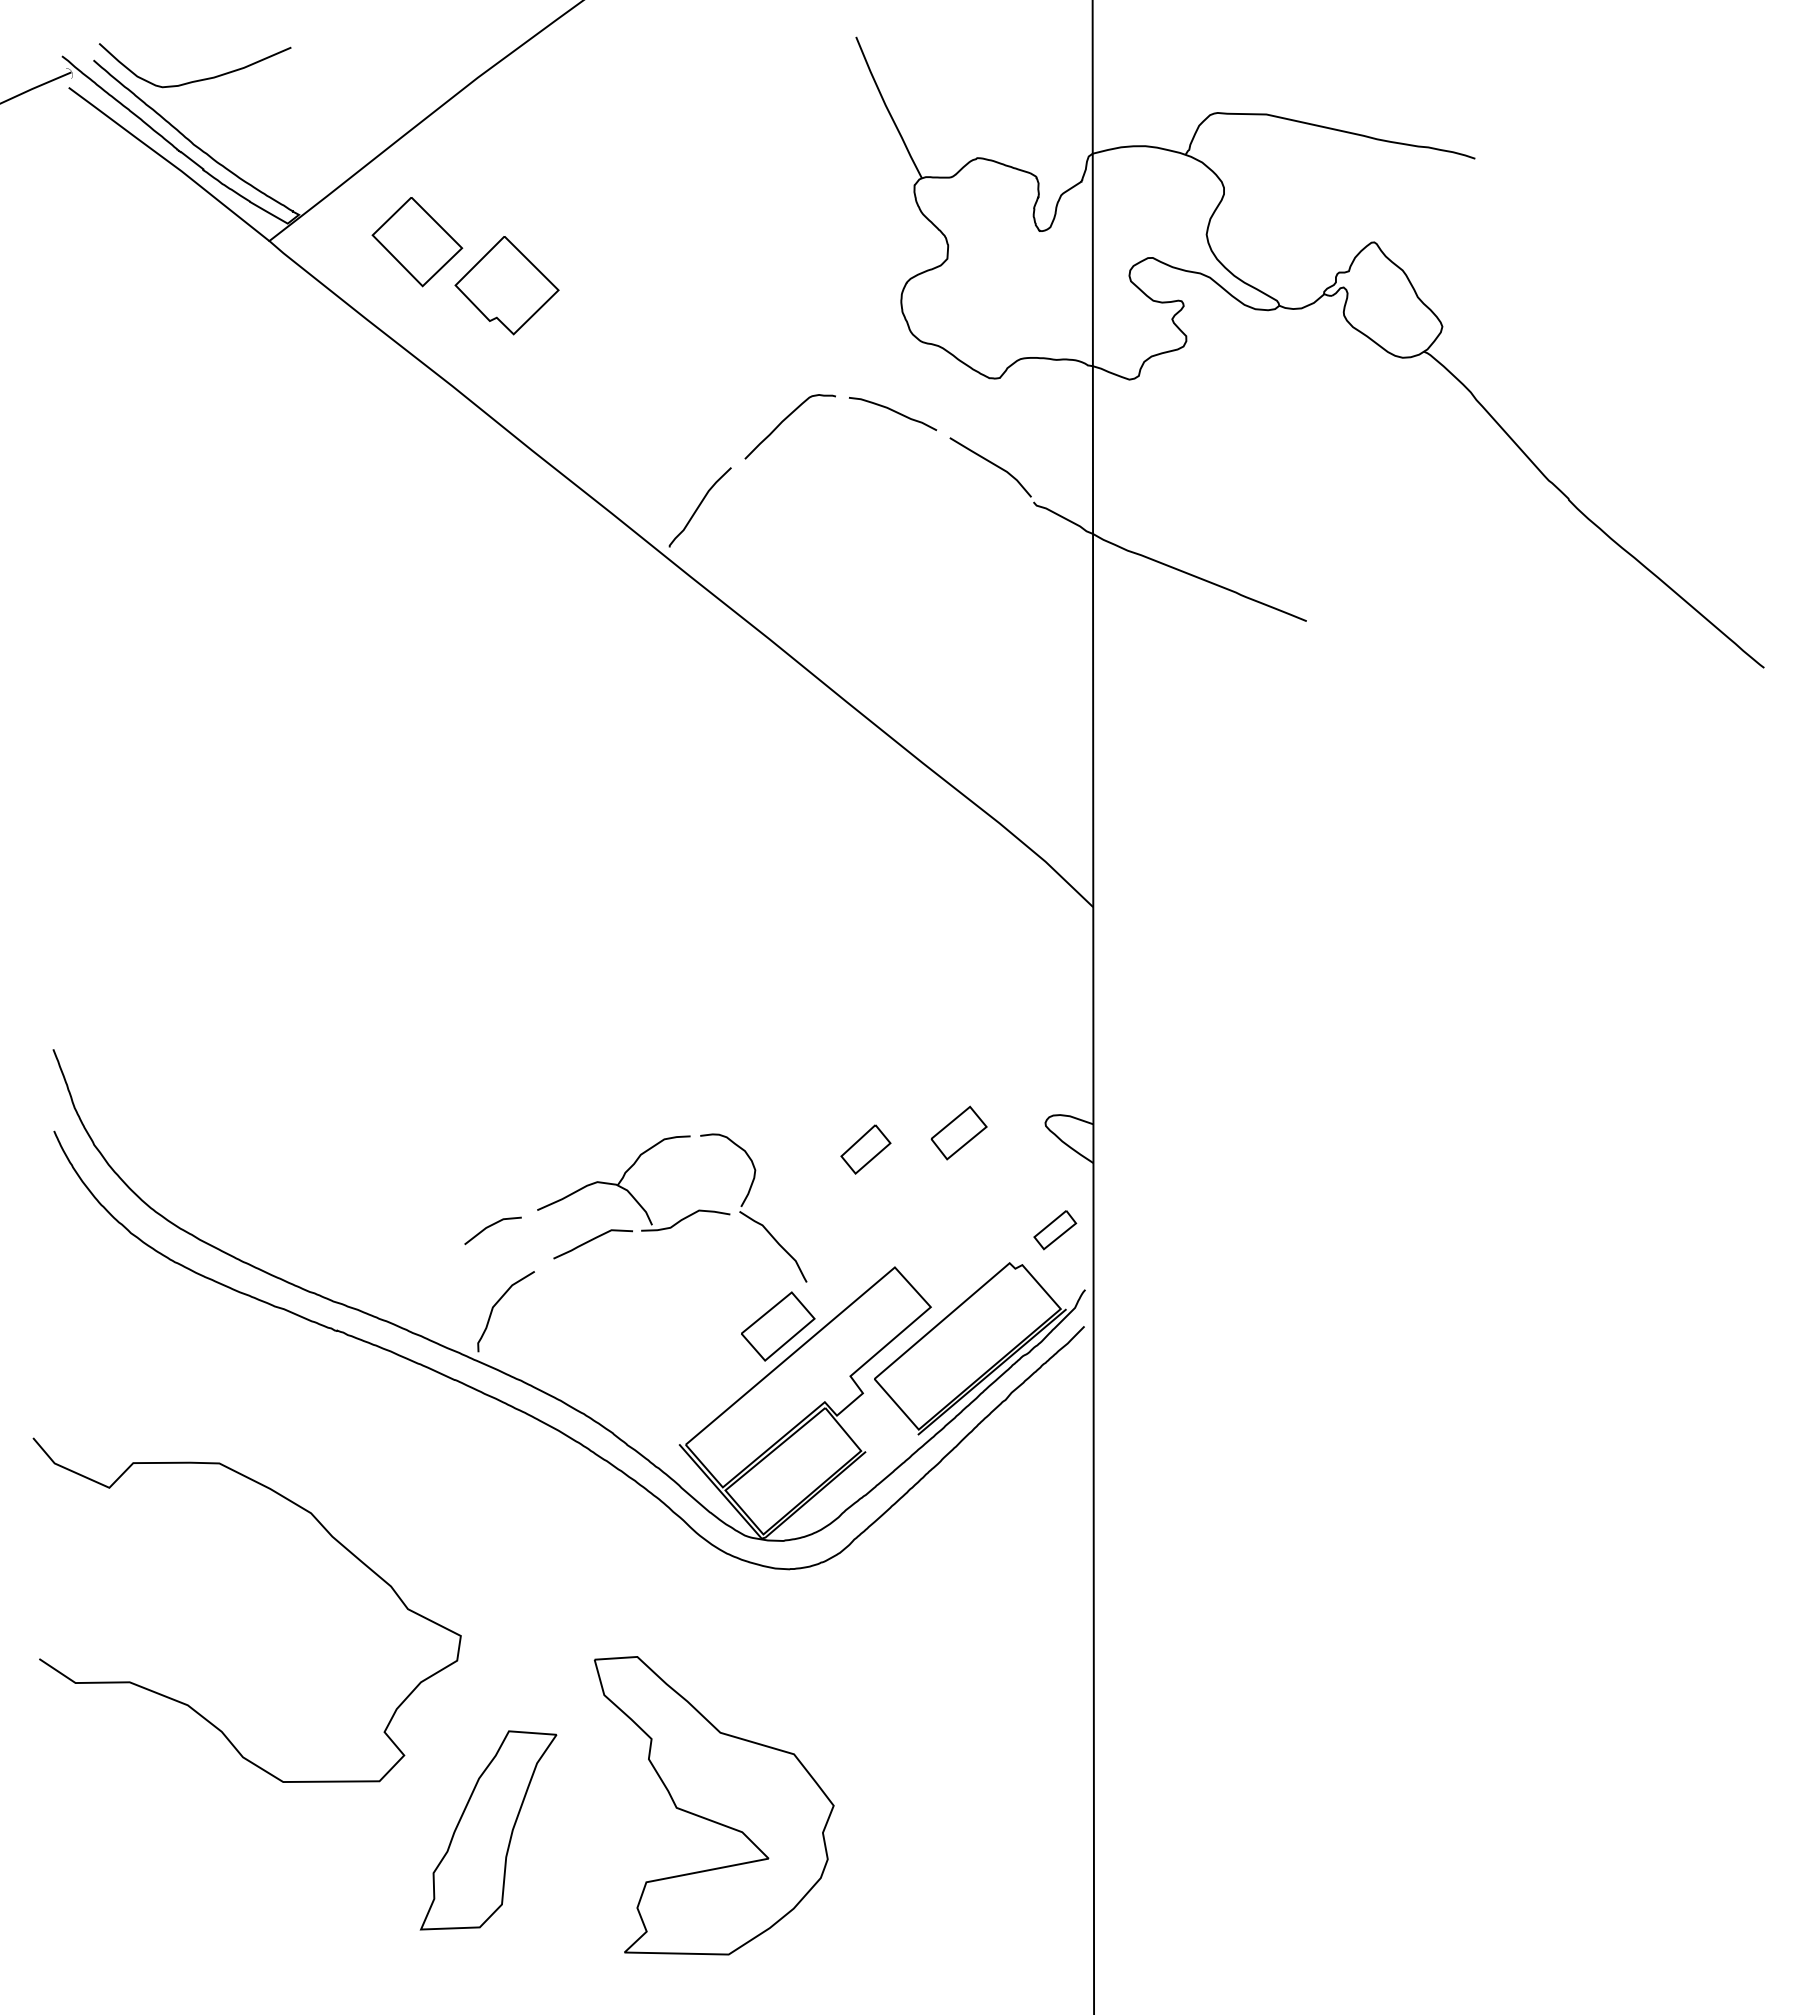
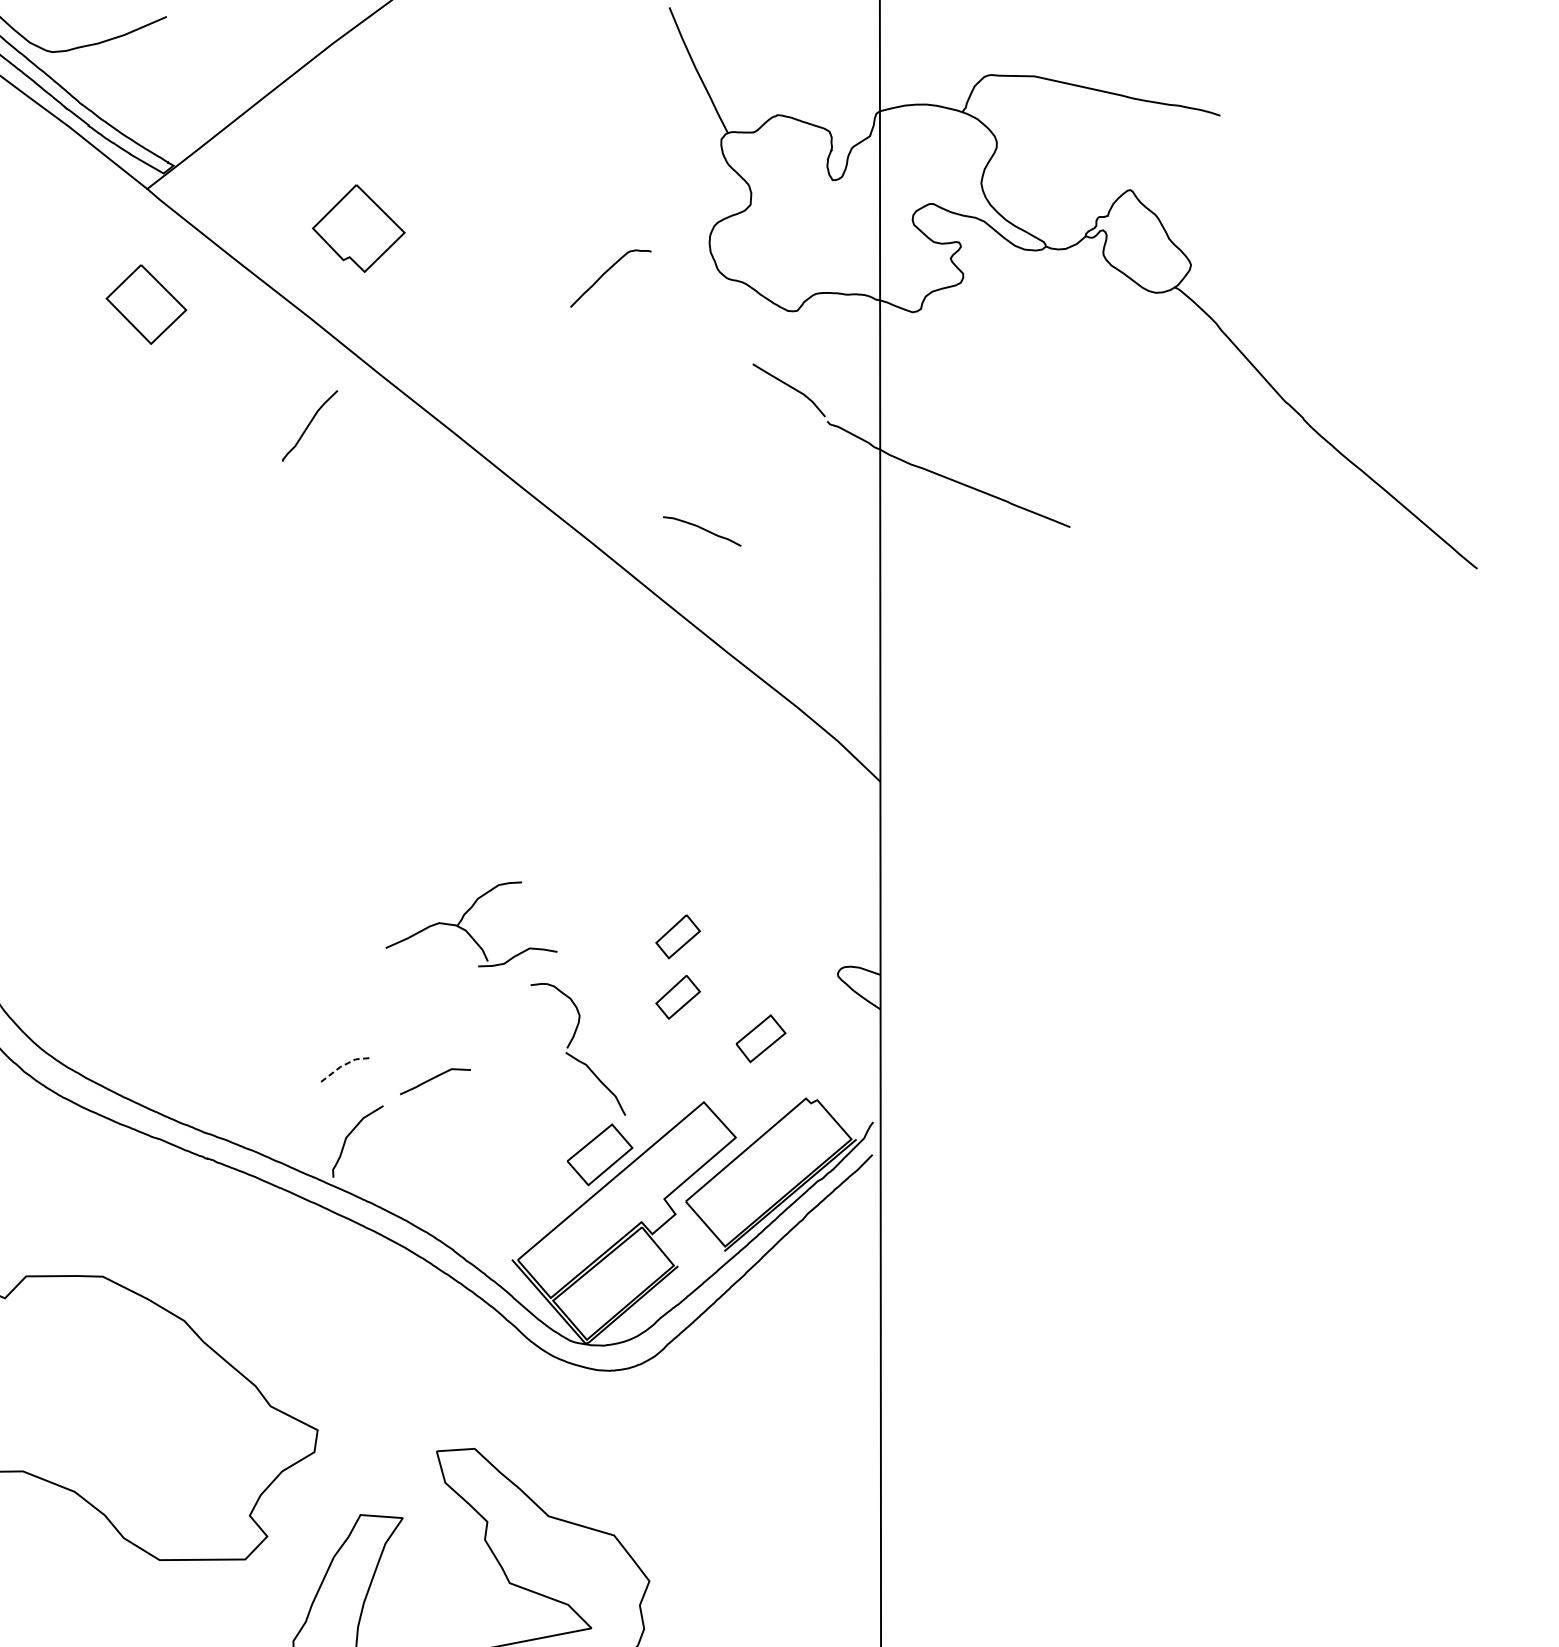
part: (417, 242) -> (146, 305), moved
curve: (894, 412) -> (703, 530), moved
curve: (785, 420) -> (606, 273), moved
curve: (699, 507) -> (309, 426), moved
part: (865, 1081) -> (677, 936), added
part: (958, 1132) -> (760, 1038), moved
part: (627, 1189) -> (465, 929), moved
line: (491, 1225) -> (344, 1064), solid -> dashed
part: (1055, 1230) -> (846, 1069), removed

